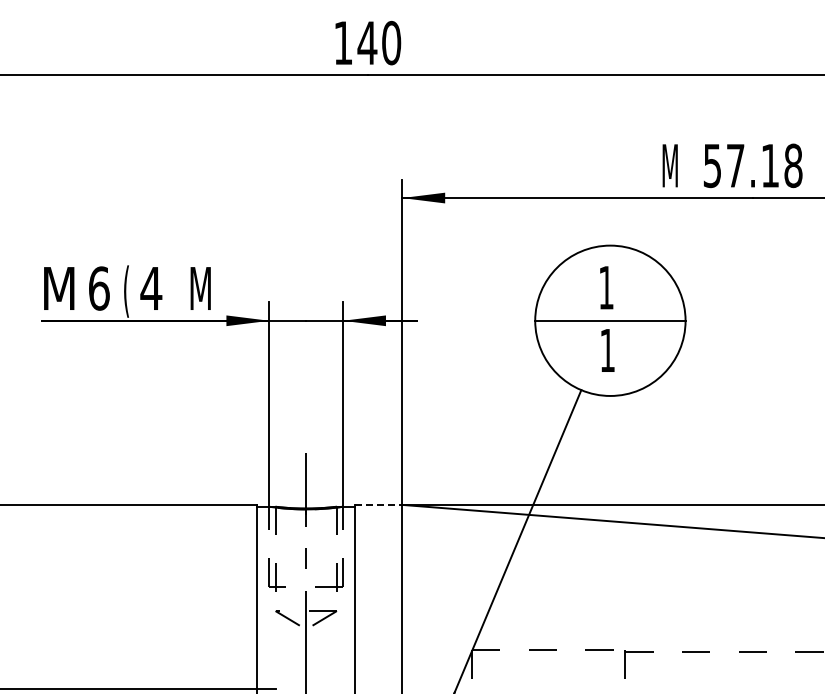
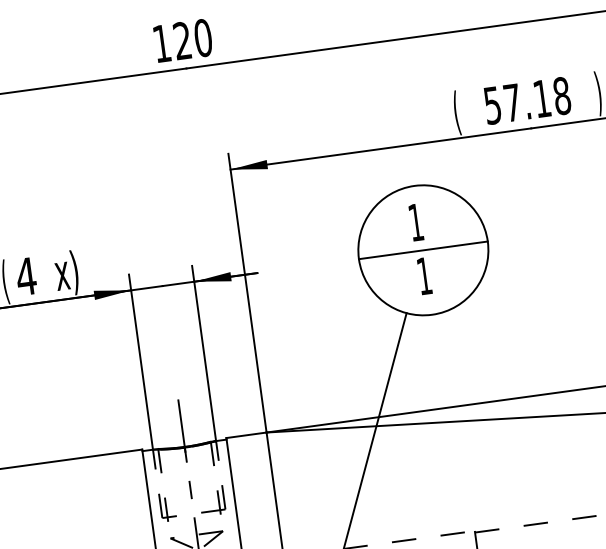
text: (367, 42) -> (182, 40), 140 -> 120
text: (669, 168) -> (456, 112), M -> (
text: (198, 291) -> (66, 273), M -> x)
line: (379, 504) -> (247, 434), dashed -> solid

